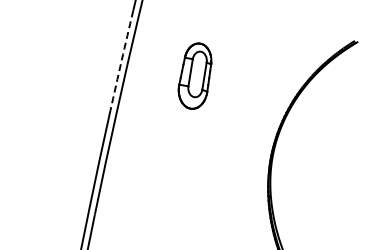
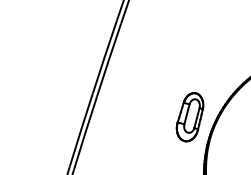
arc: (121, 60) -> (104, 56), dashed -> solid
part: (194, 75) -> (189, 116), moved

